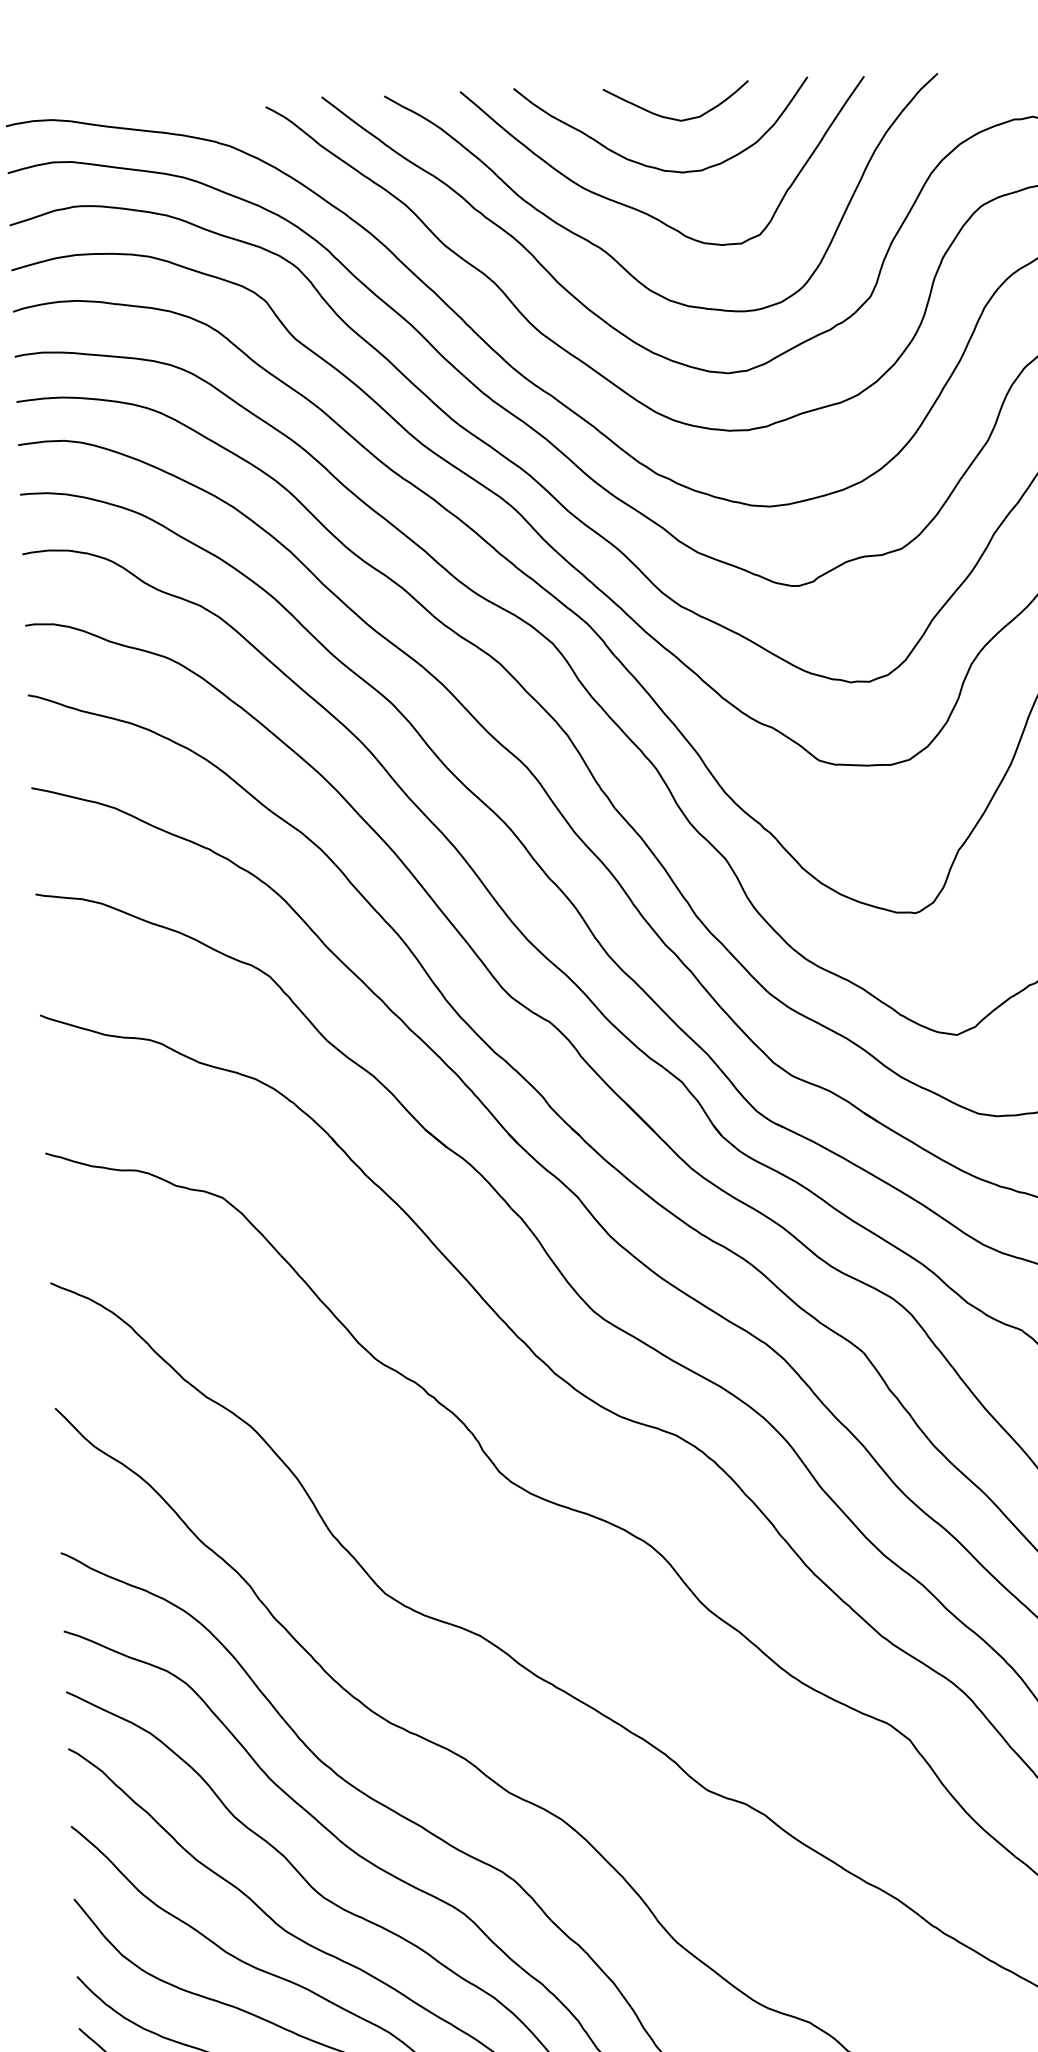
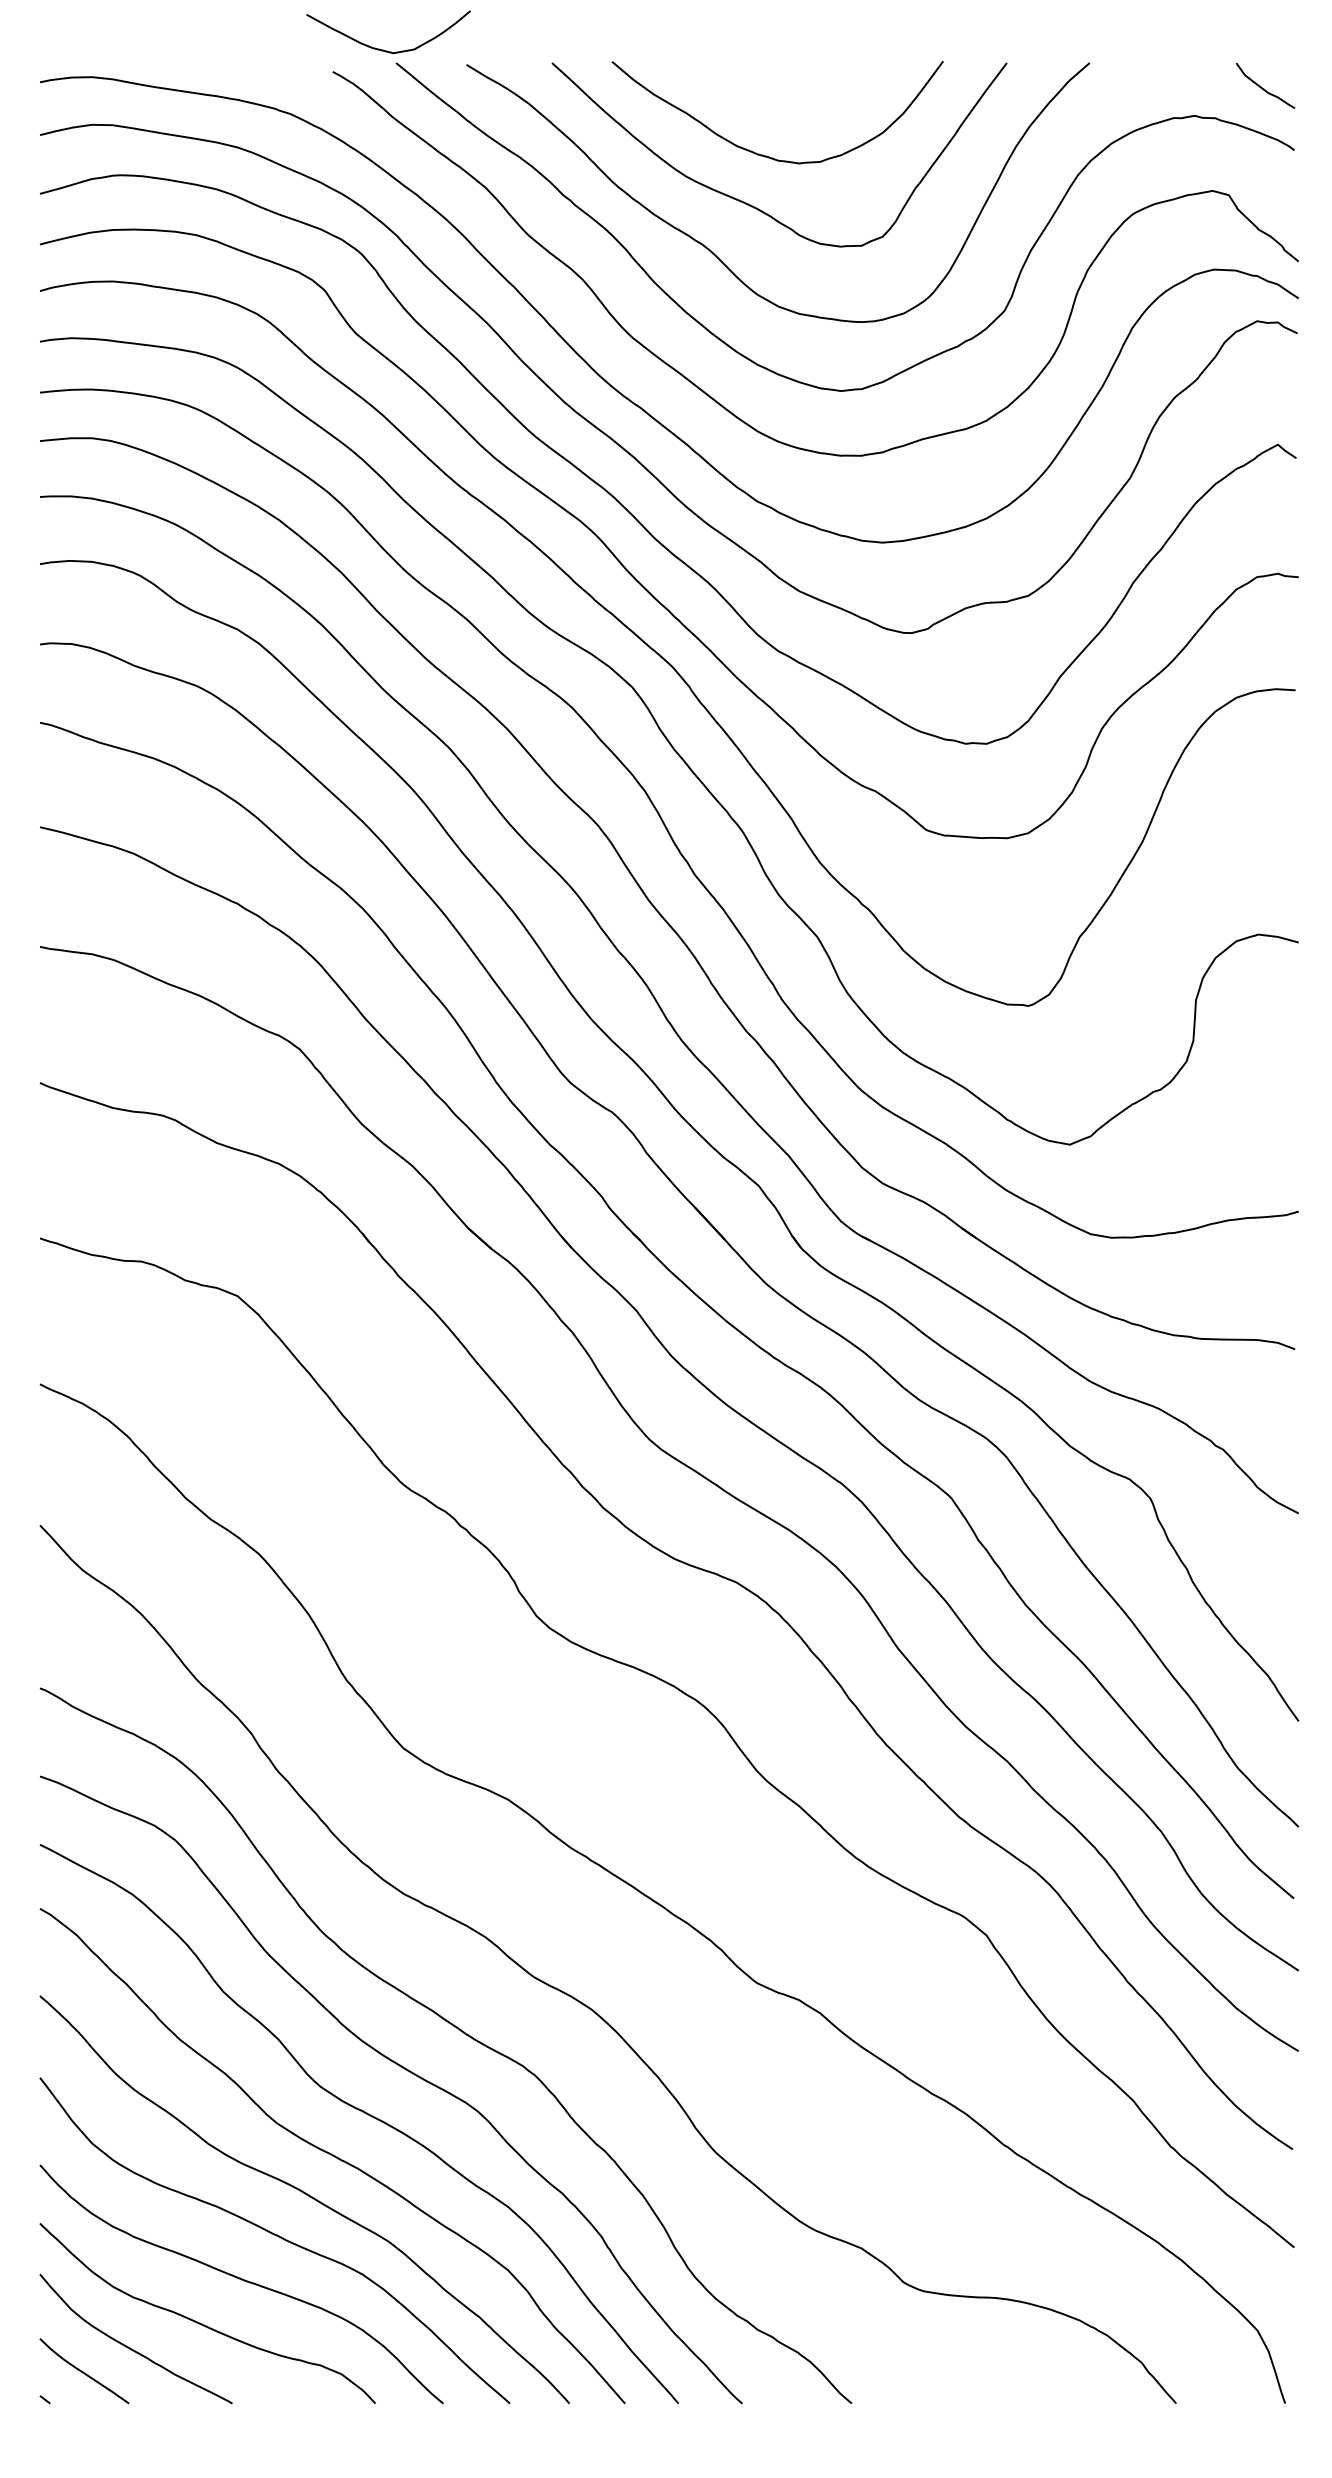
curve: (672, 117) -> (383, 49), moved

